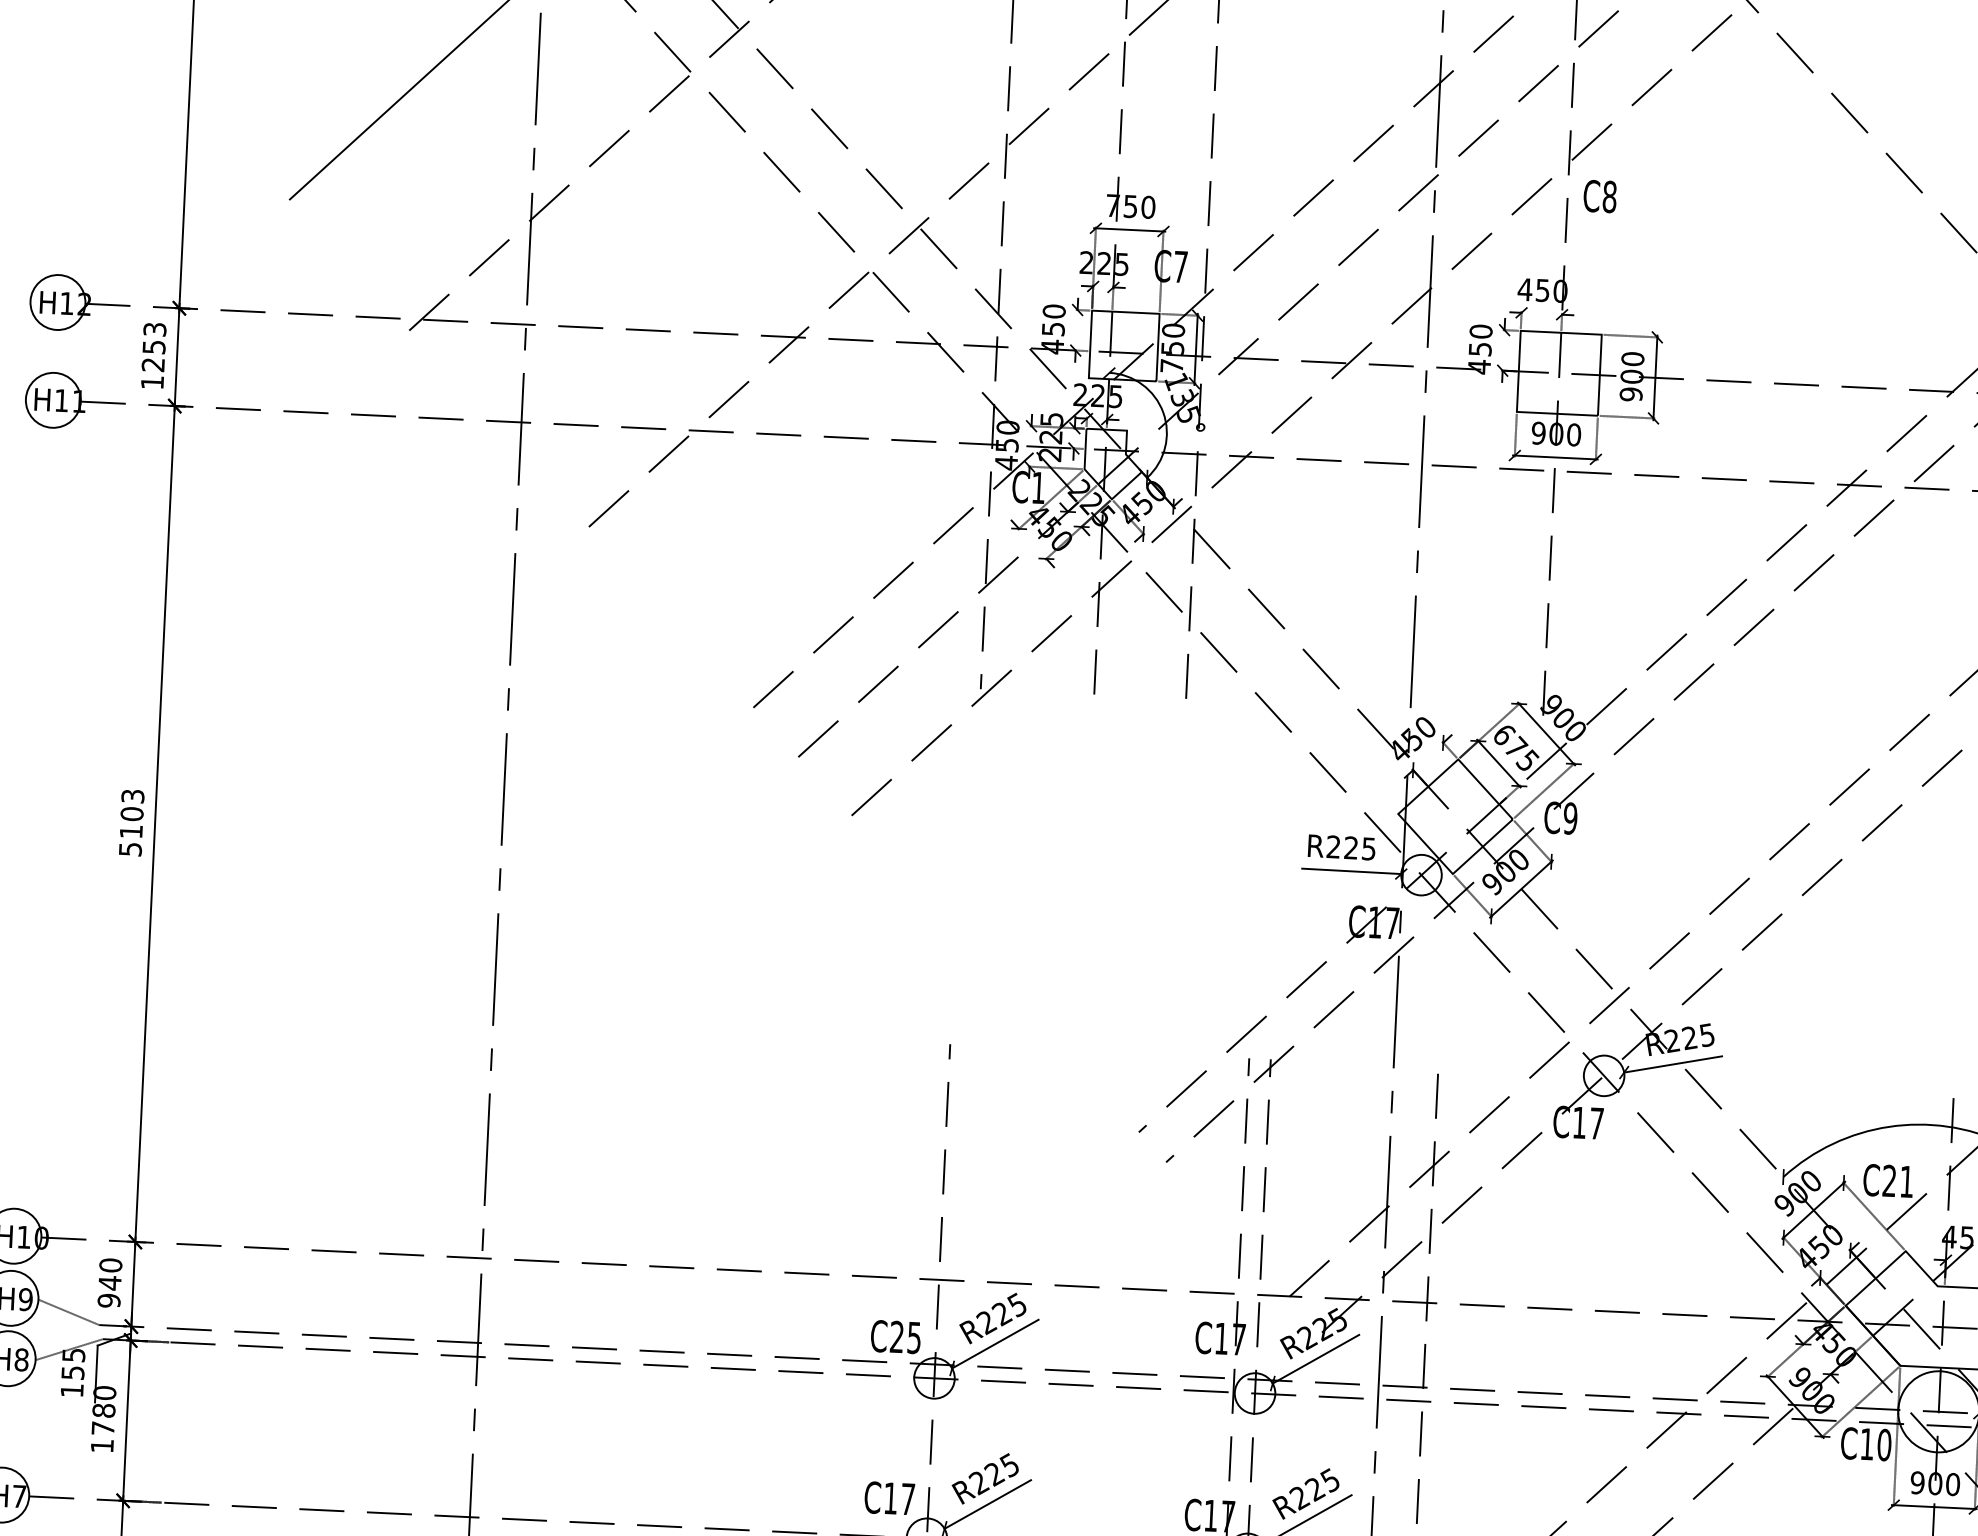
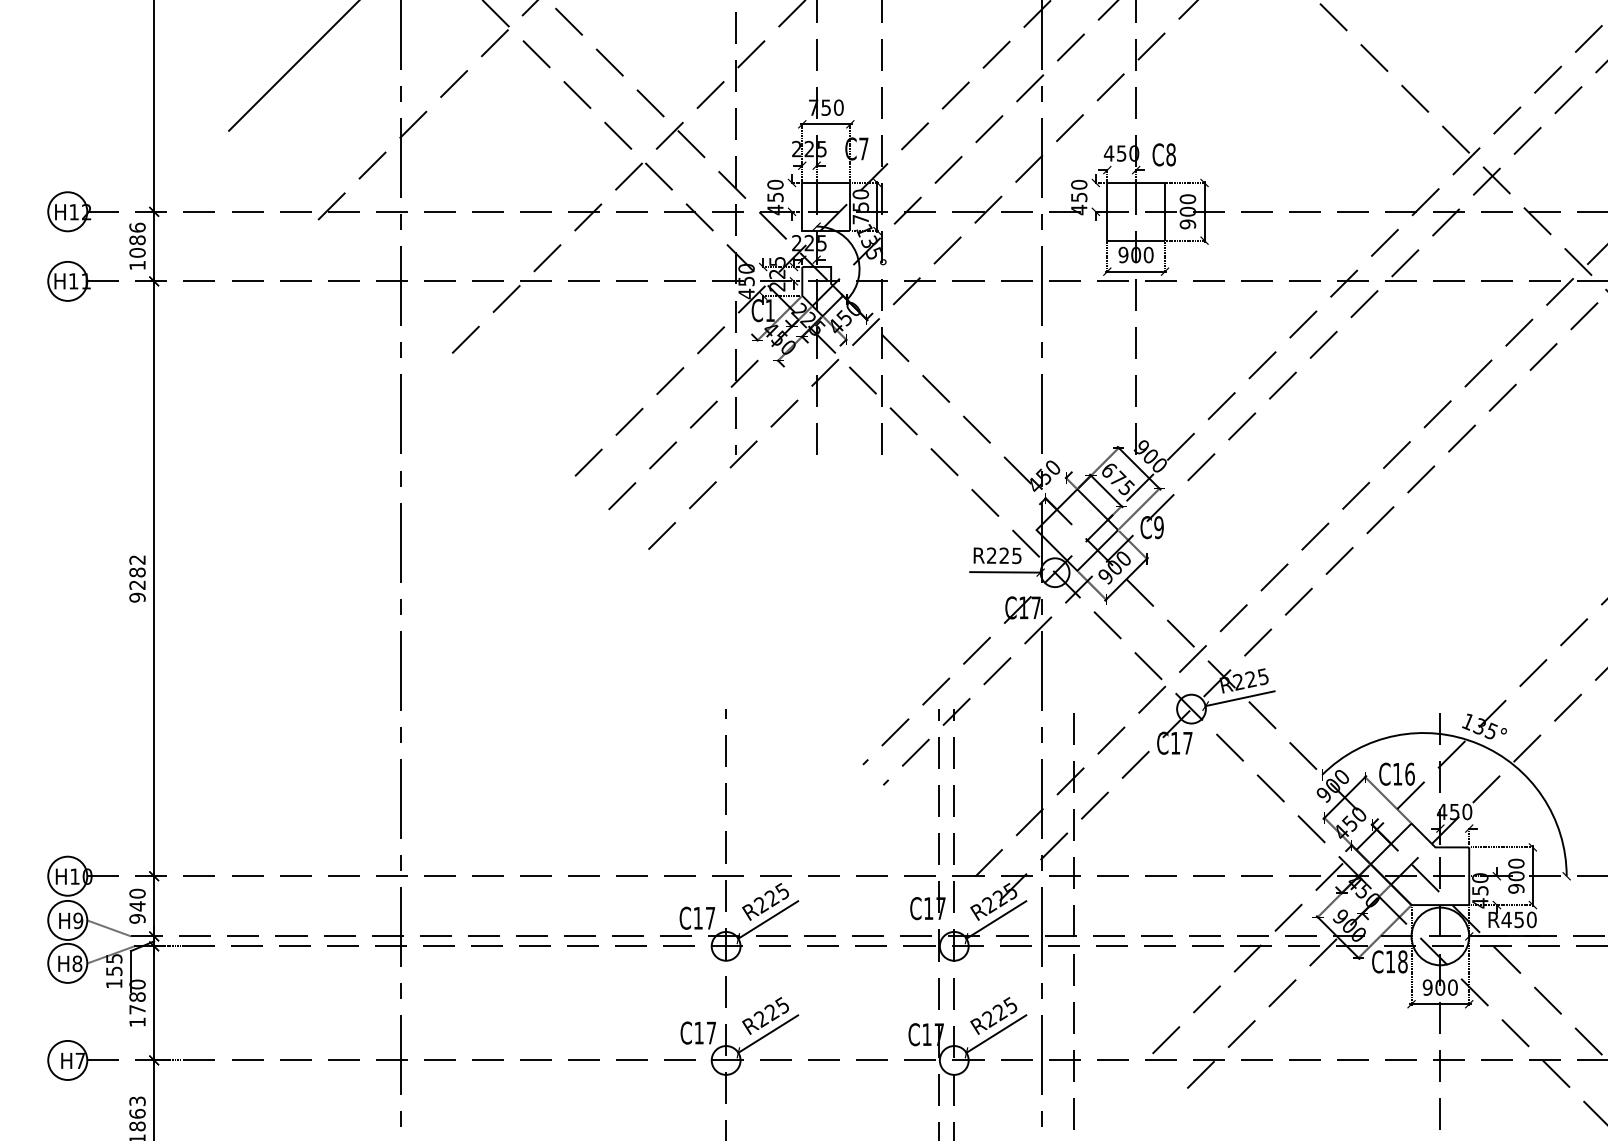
text: (1599, 195) -> (1163, 154), moved
text: (154, 346) -> (137, 239), 1253 -> 1086
text: (131, 822) -> (137, 578), 5103 -> 9282
text: (1897, 1180) -> (1403, 773), C21 -> C16
text: (904, 1336) -> (703, 917), C25 -> C17
text: (1883, 1444) -> (1402, 961), C10 -> C18

